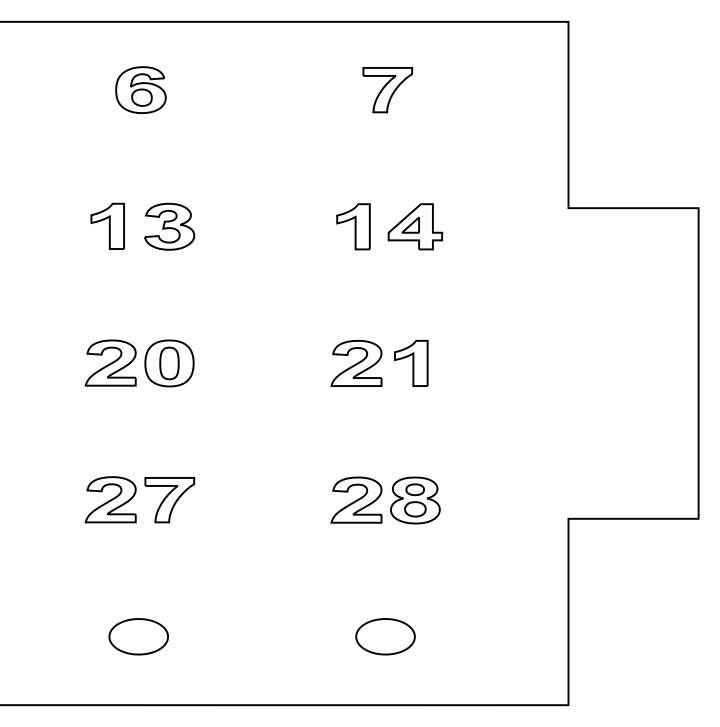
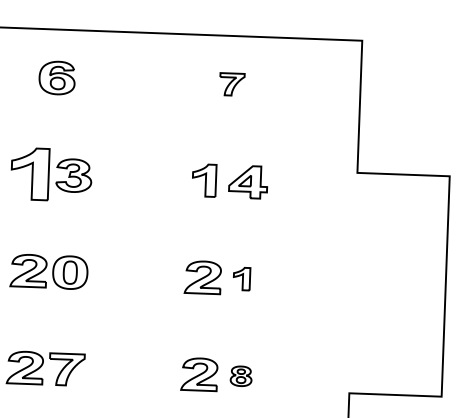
part: (387, 90) -> (232, 84), size x0.7
part: (107, 225) -> (29, 173), size x1.6
part: (411, 363) -> (242, 279), size x0.7
part: (415, 500) -> (241, 376), size x0.6

